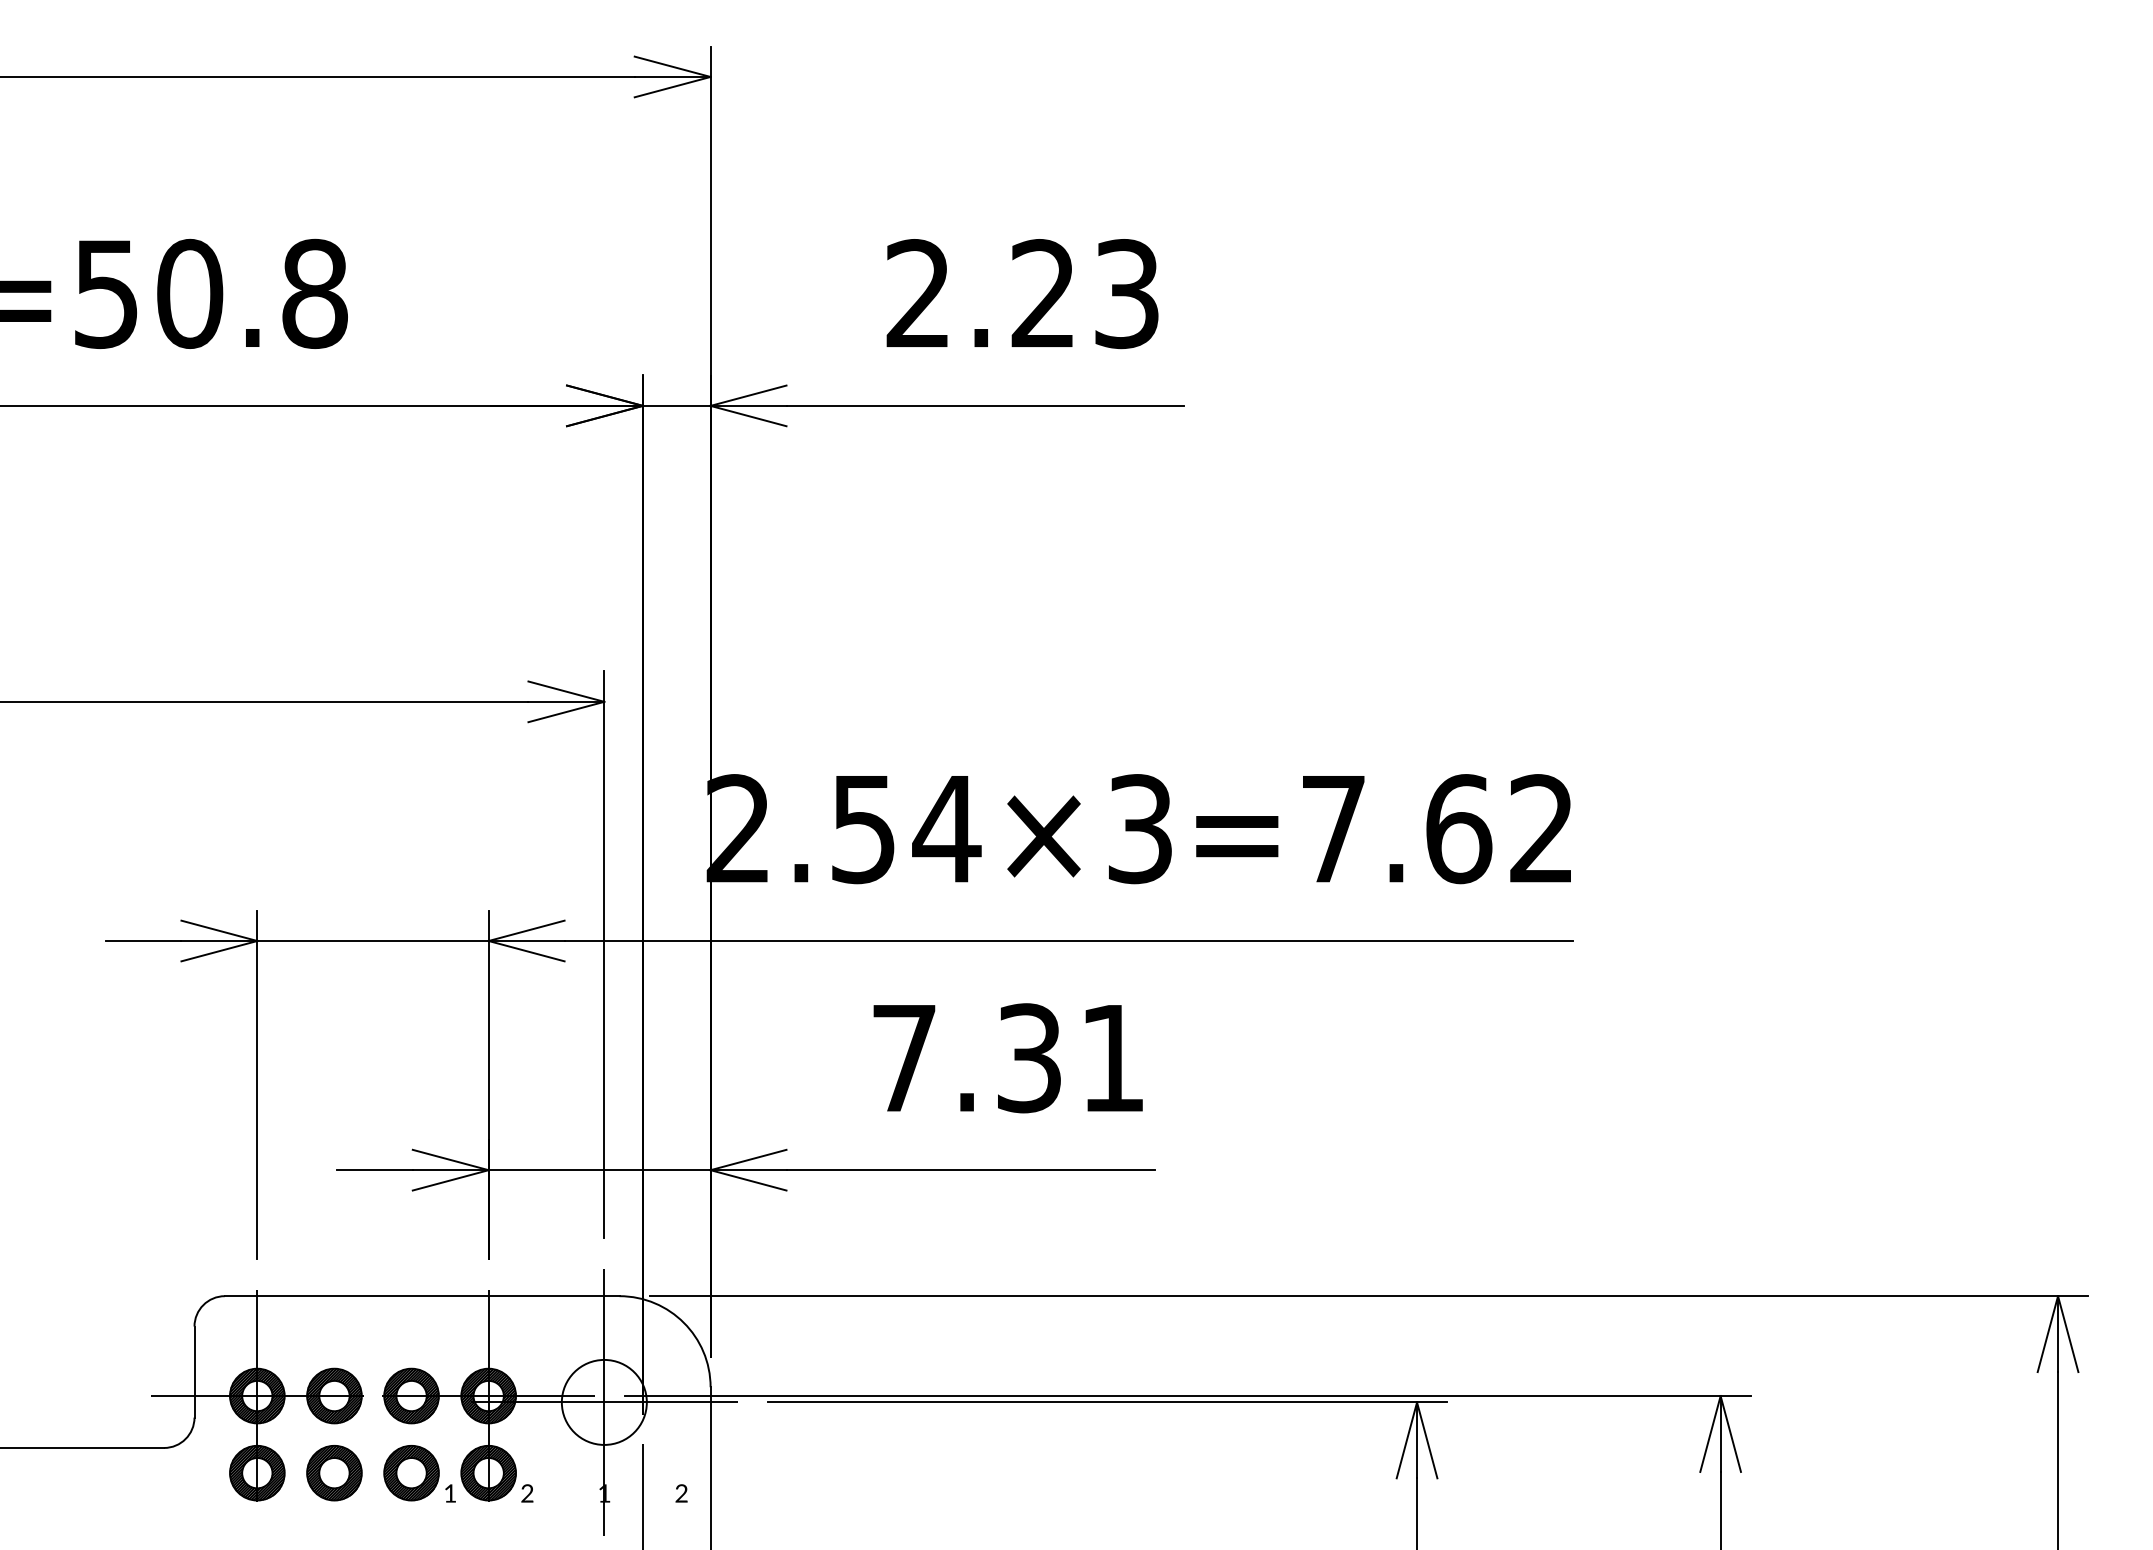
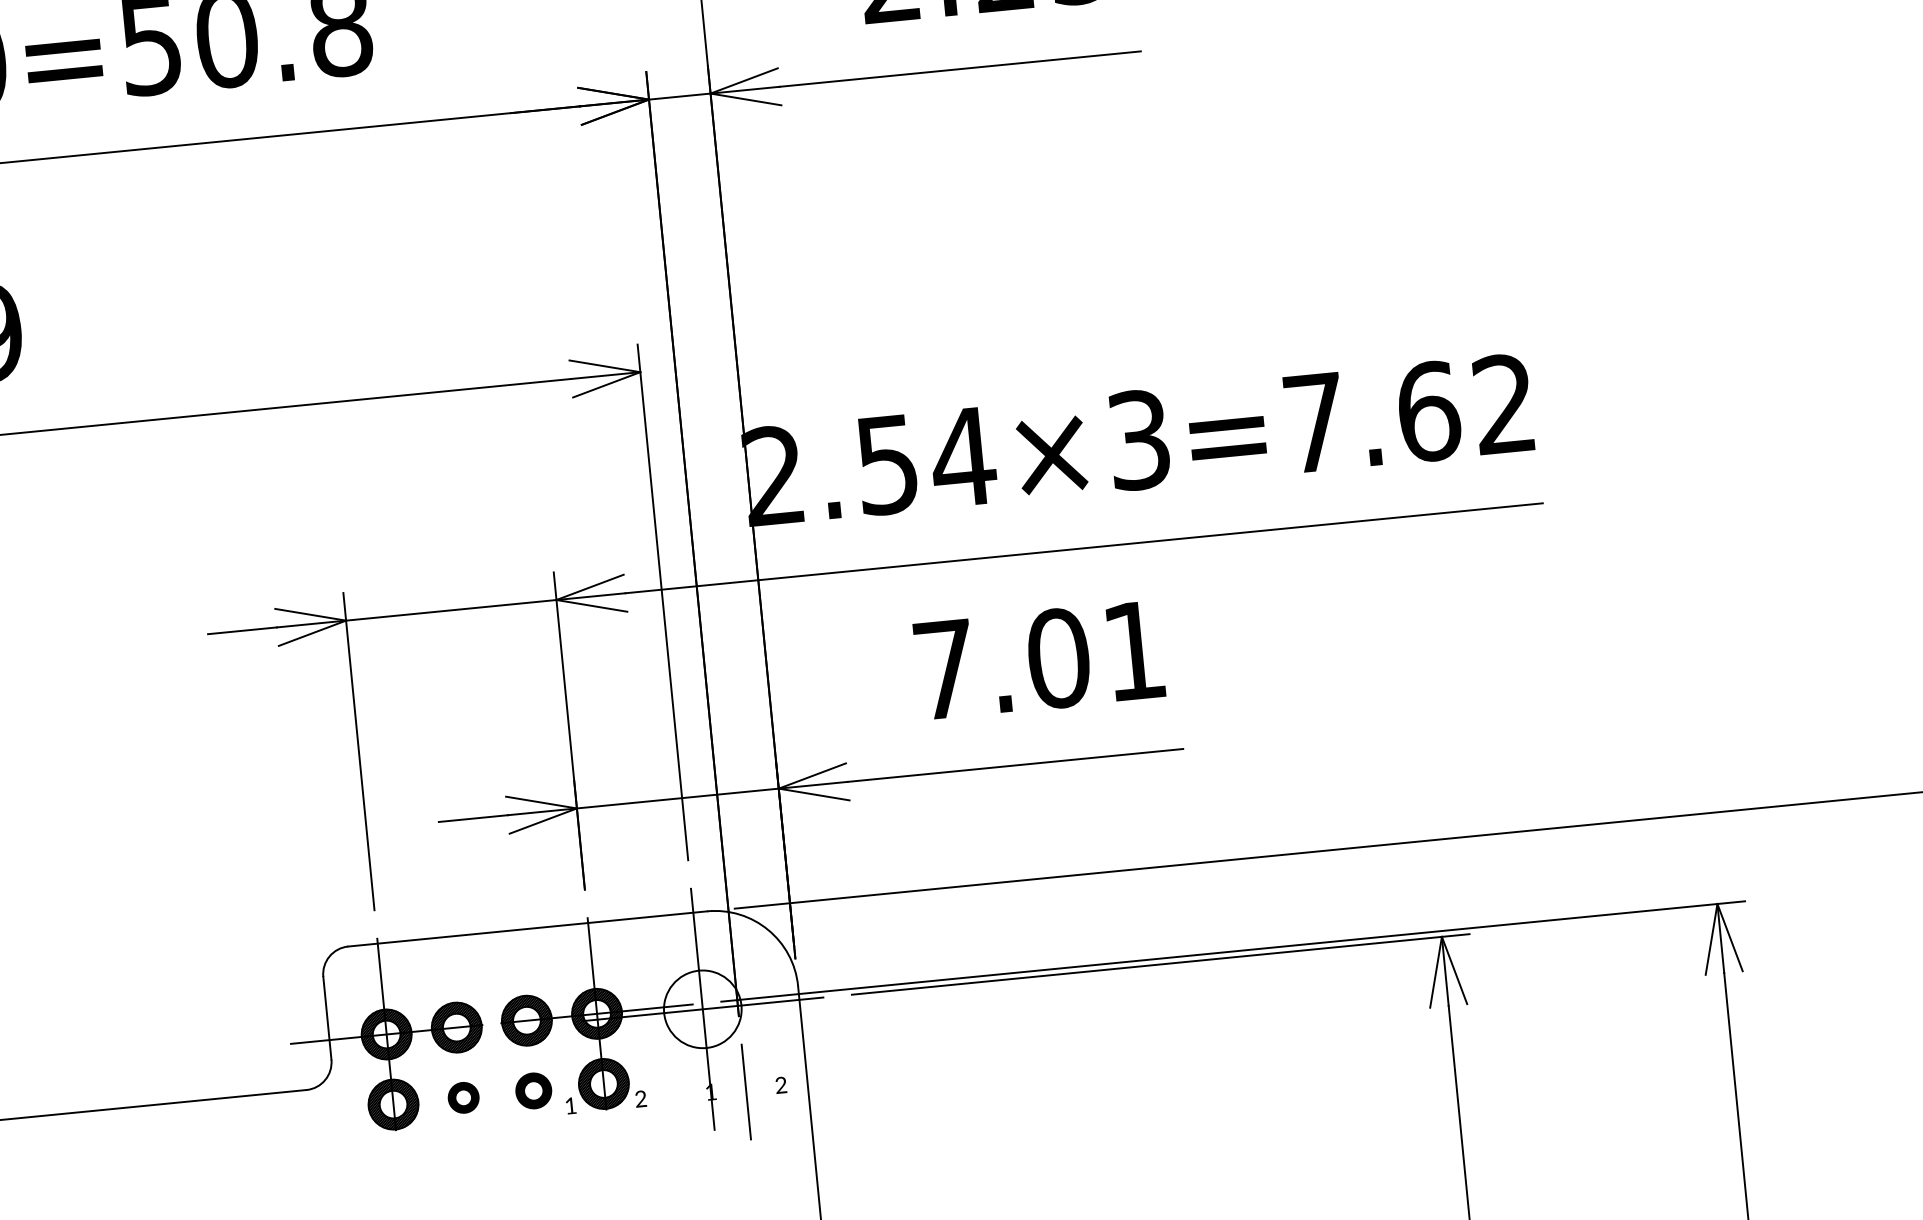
text: (1029, 1058) -> (1058, 658), 7.31 -> 7.01
part: (334, 1473) -> (463, 1098), size x0.6
part: (411, 1473) -> (533, 1091), size x0.7

